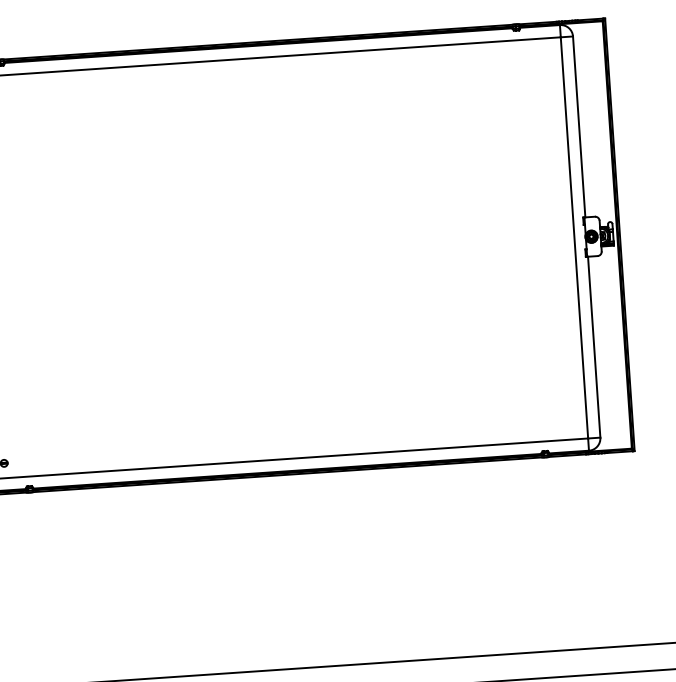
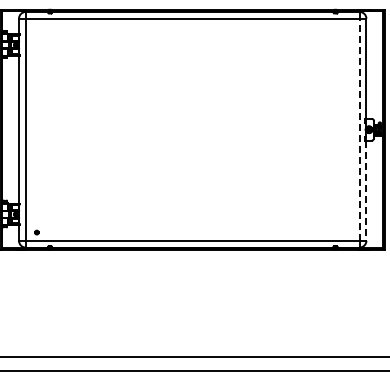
line: (574, 237) -> (359, 129), solid -> dashed
line: (594, 348) -> (366, 191), solid -> dashed

